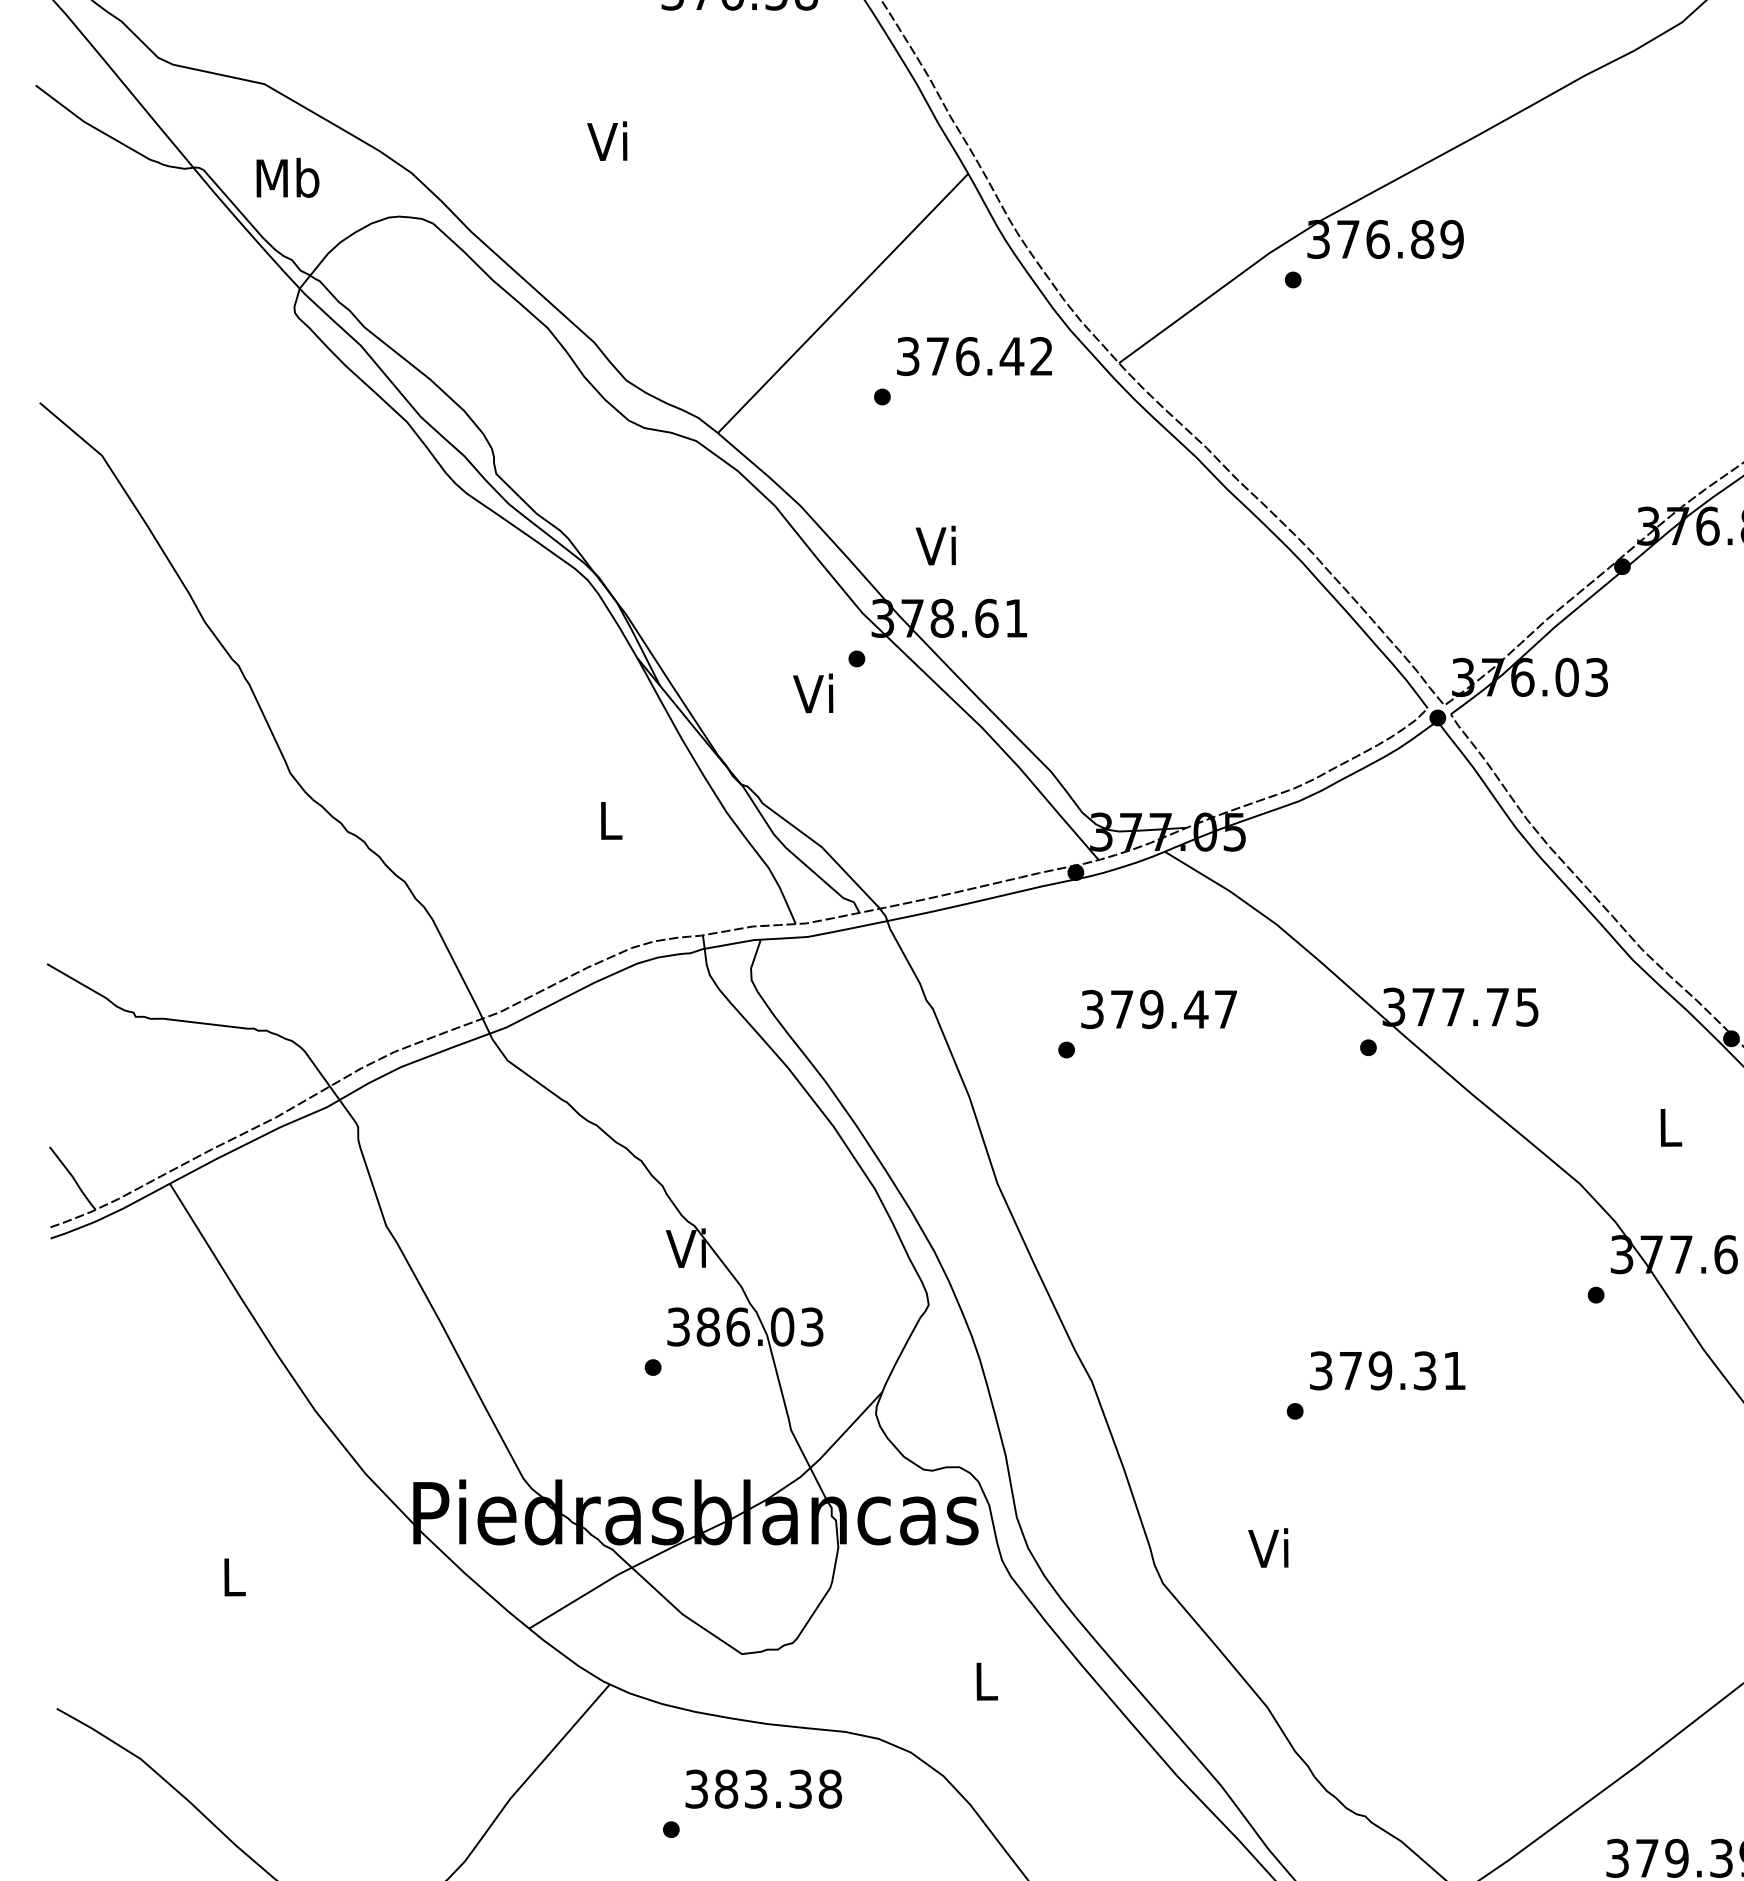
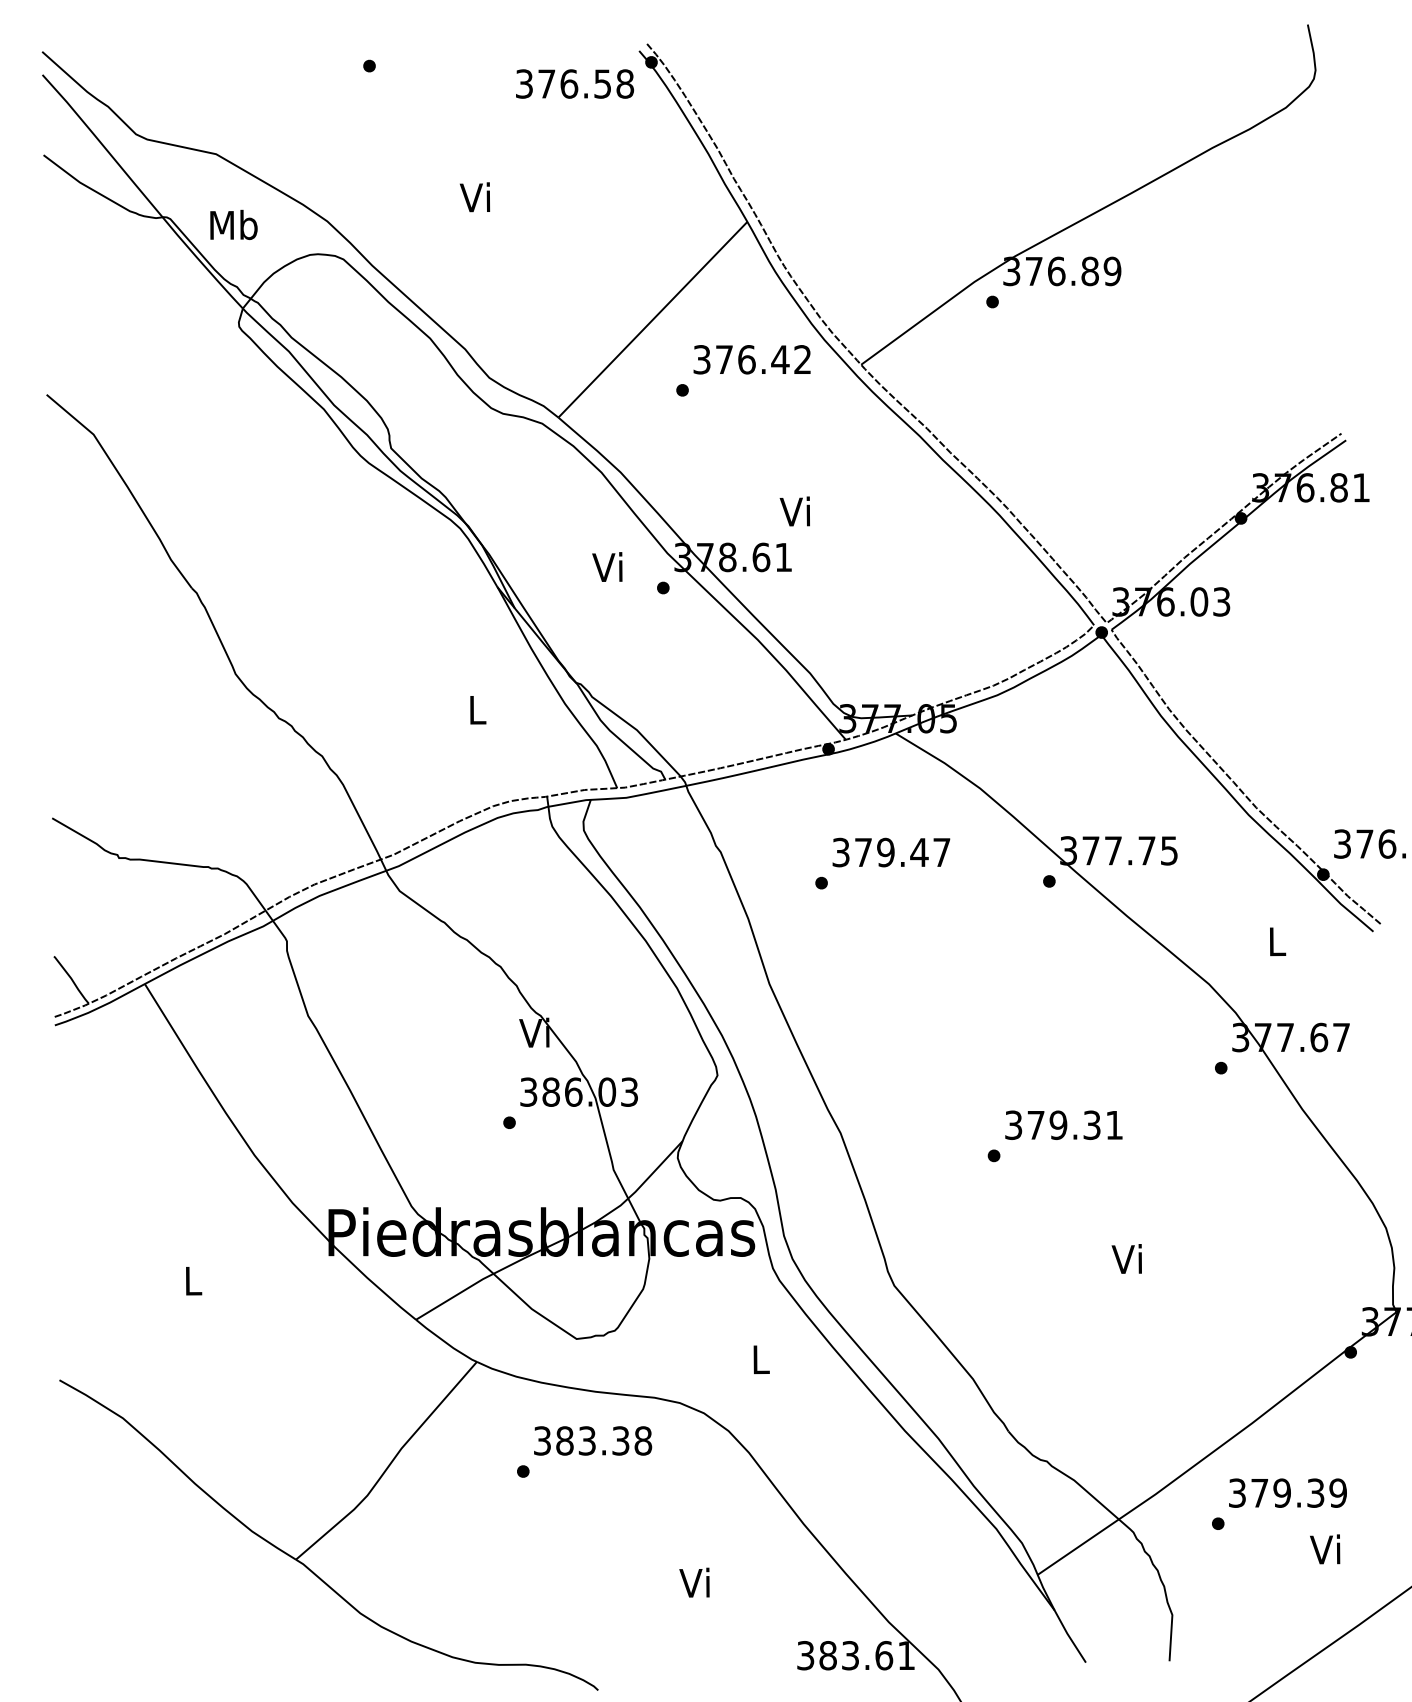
text: (935, 545) -> (794, 511), moved
text: (813, 692) -> (607, 566), moved
text: (1267, 1547) -> (1126, 1258), moved

